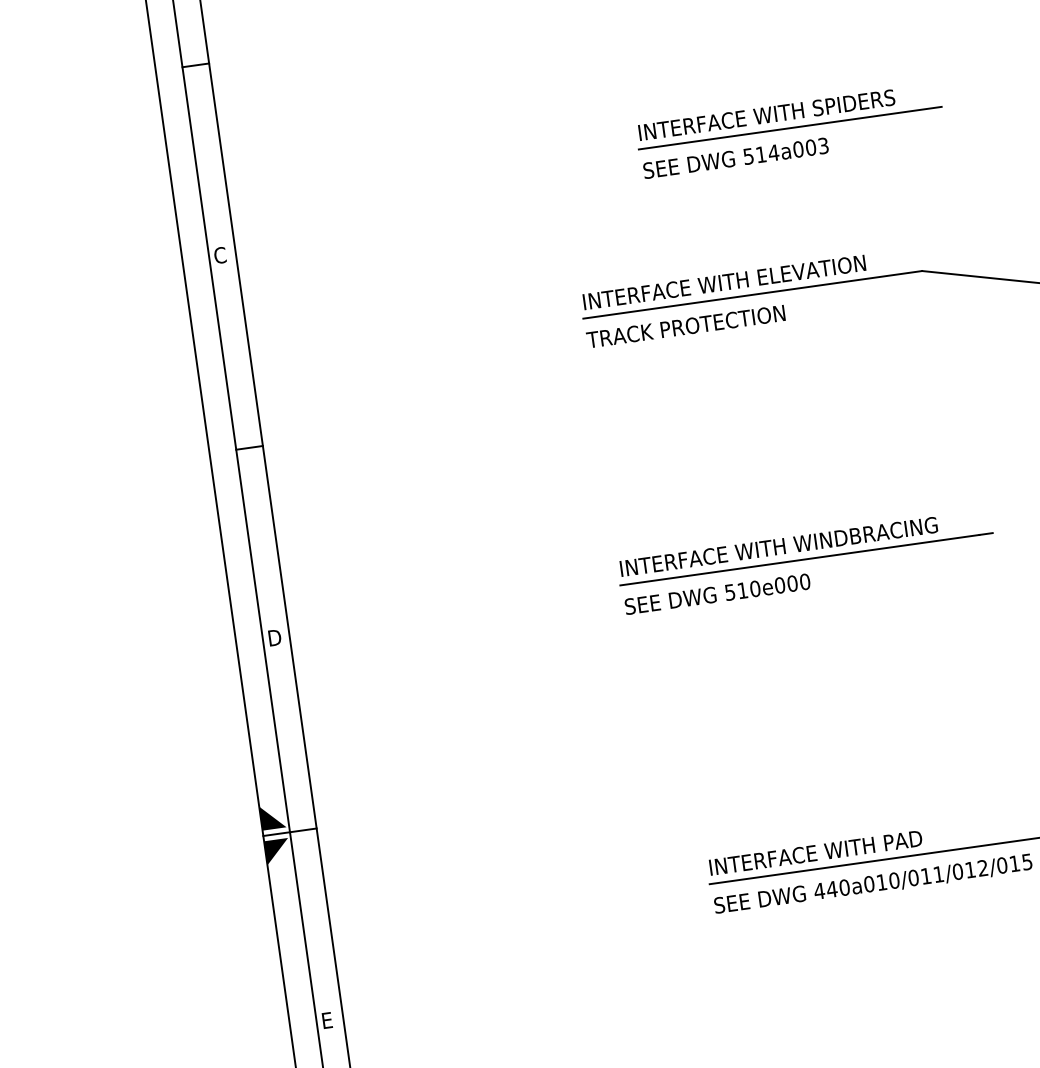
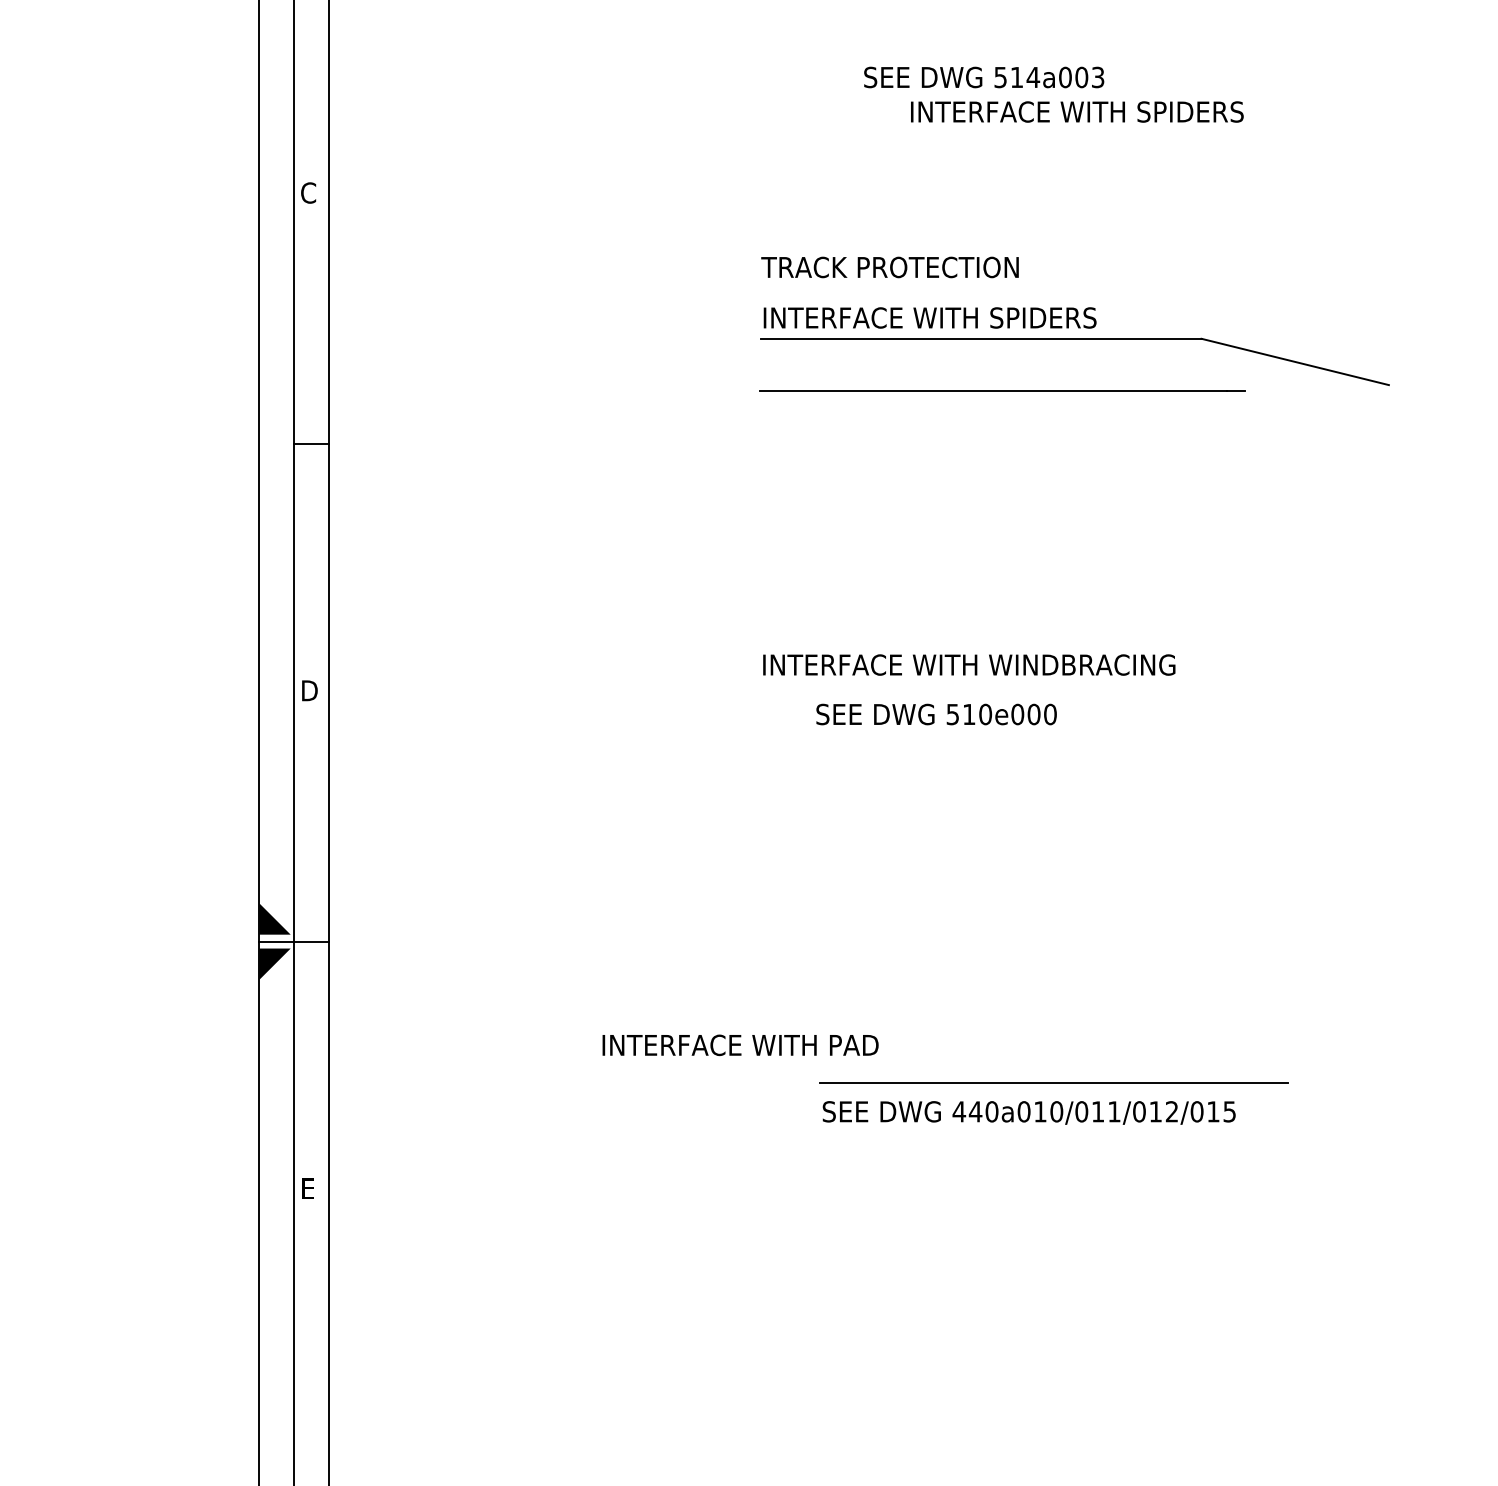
text: (766, 114) -> (1077, 111), moved
line: (789, 127) -> (1058, 132), removed
text: (736, 158) -> (984, 77), moved
text: (811, 269) -> (1060, 317), INTERFACE WITH ELEVATION -> INTERFACE WITH SPIDERS
text: (685, 326) -> (889, 267), moved
line: (806, 558) -> (1002, 390), moved
text: (717, 594) -> (936, 714), moved
text: (815, 853) -> (740, 1045), moved

